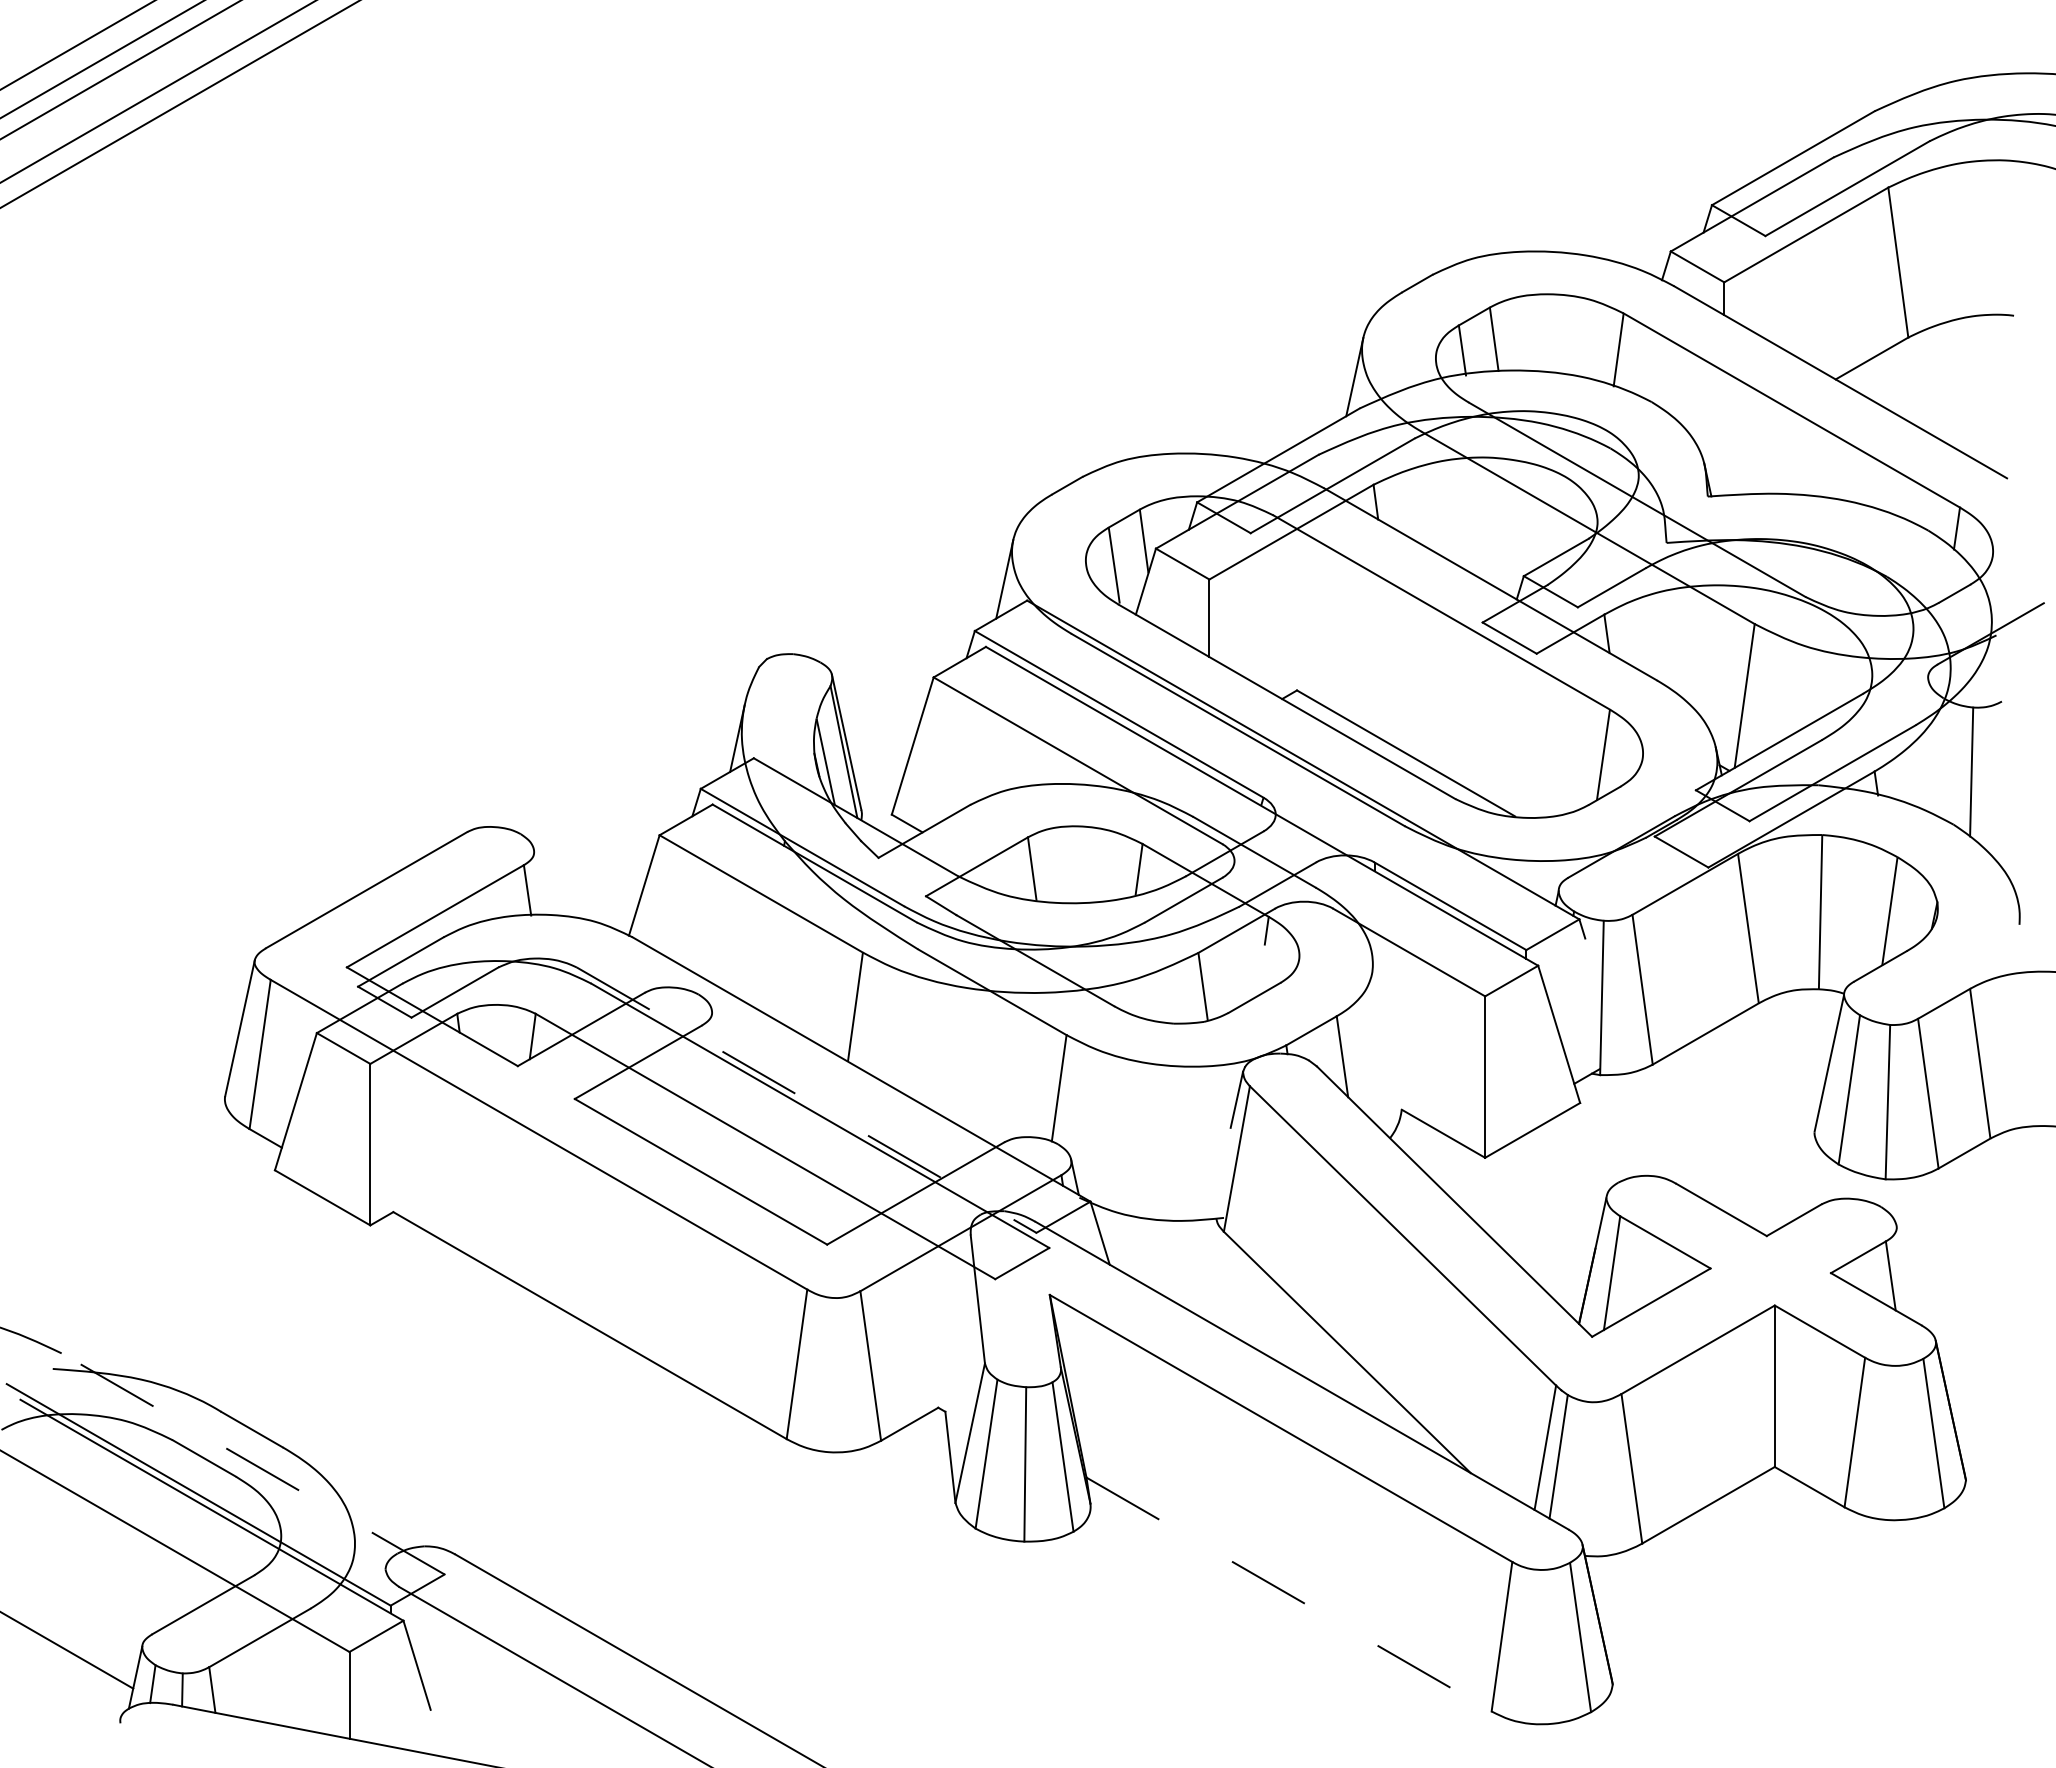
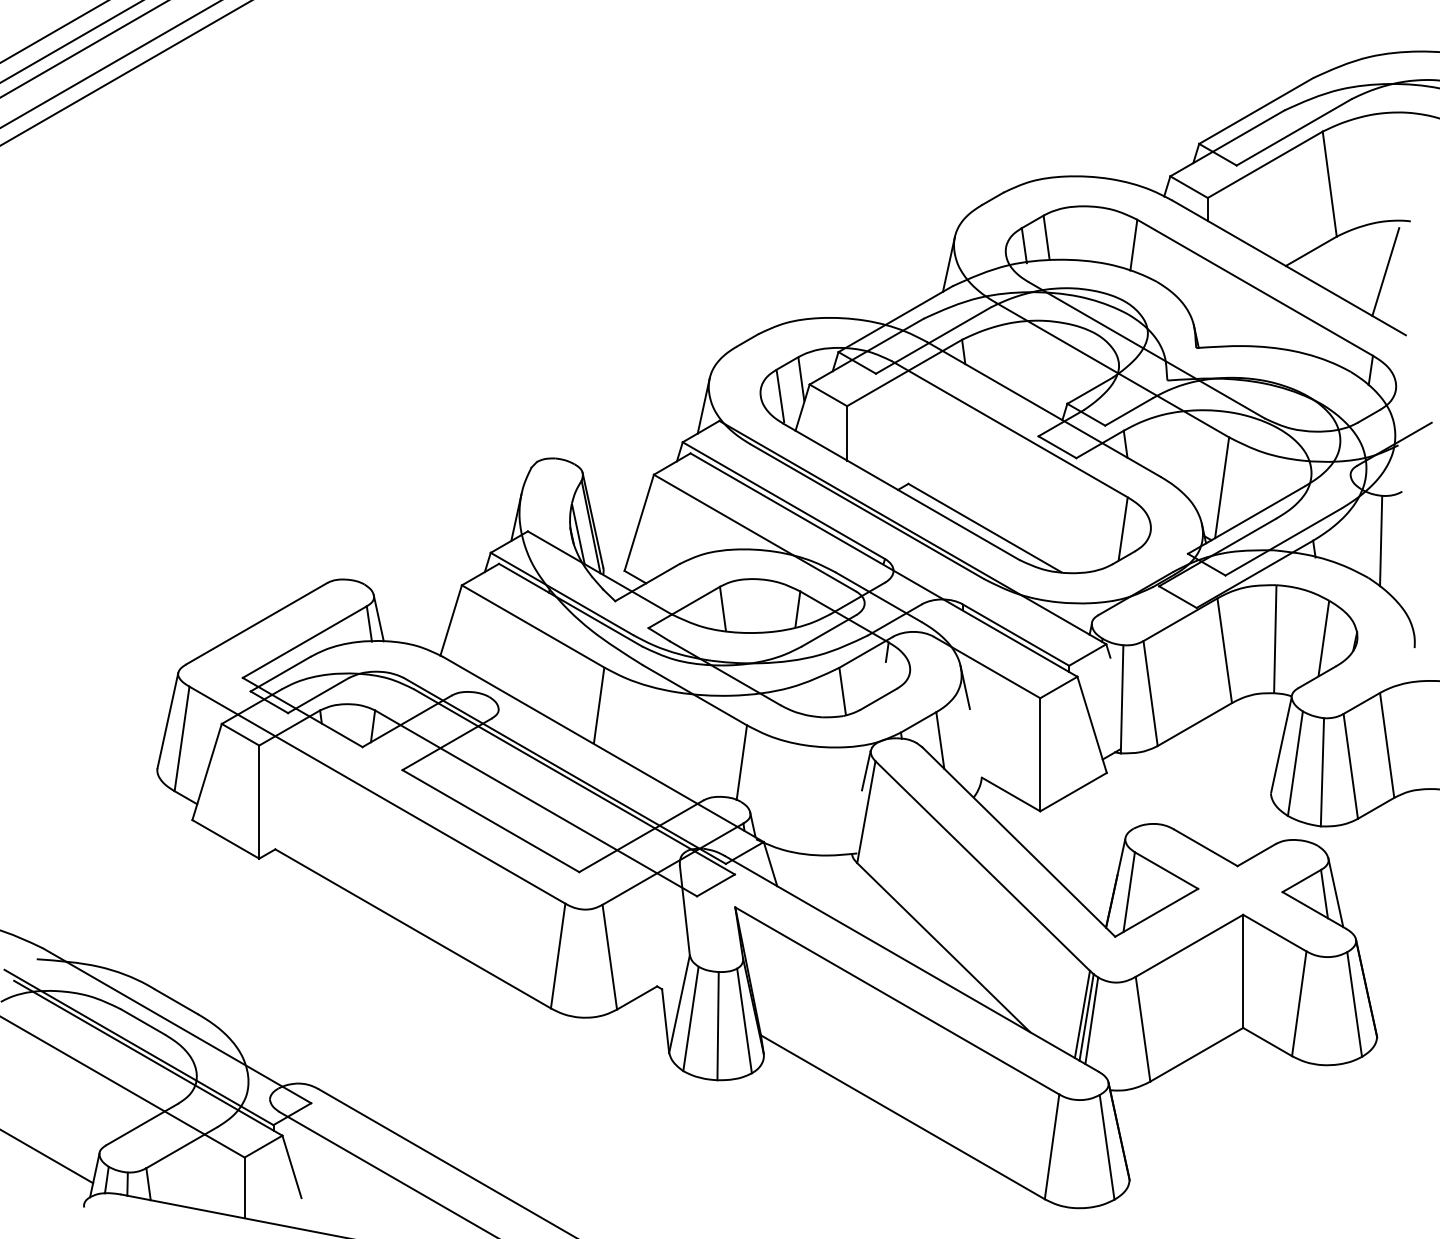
line: (1978, 387) -> (1385, 271), added
line: (540, 882) -> (378, 618), added
line: (1377, 980) -> (964, 687), added
line: (807, 1100) -> (565, 771), dashed -> solid
line: (1906, 1273) -> (1335, 892), added
line: (1551, 1451) -> (1086, 1017), added
line: (252, 1463) -> (176, 1025), dashed -> solid
line: (1289, 1594) -> (903, 1117), dashed -> solid

